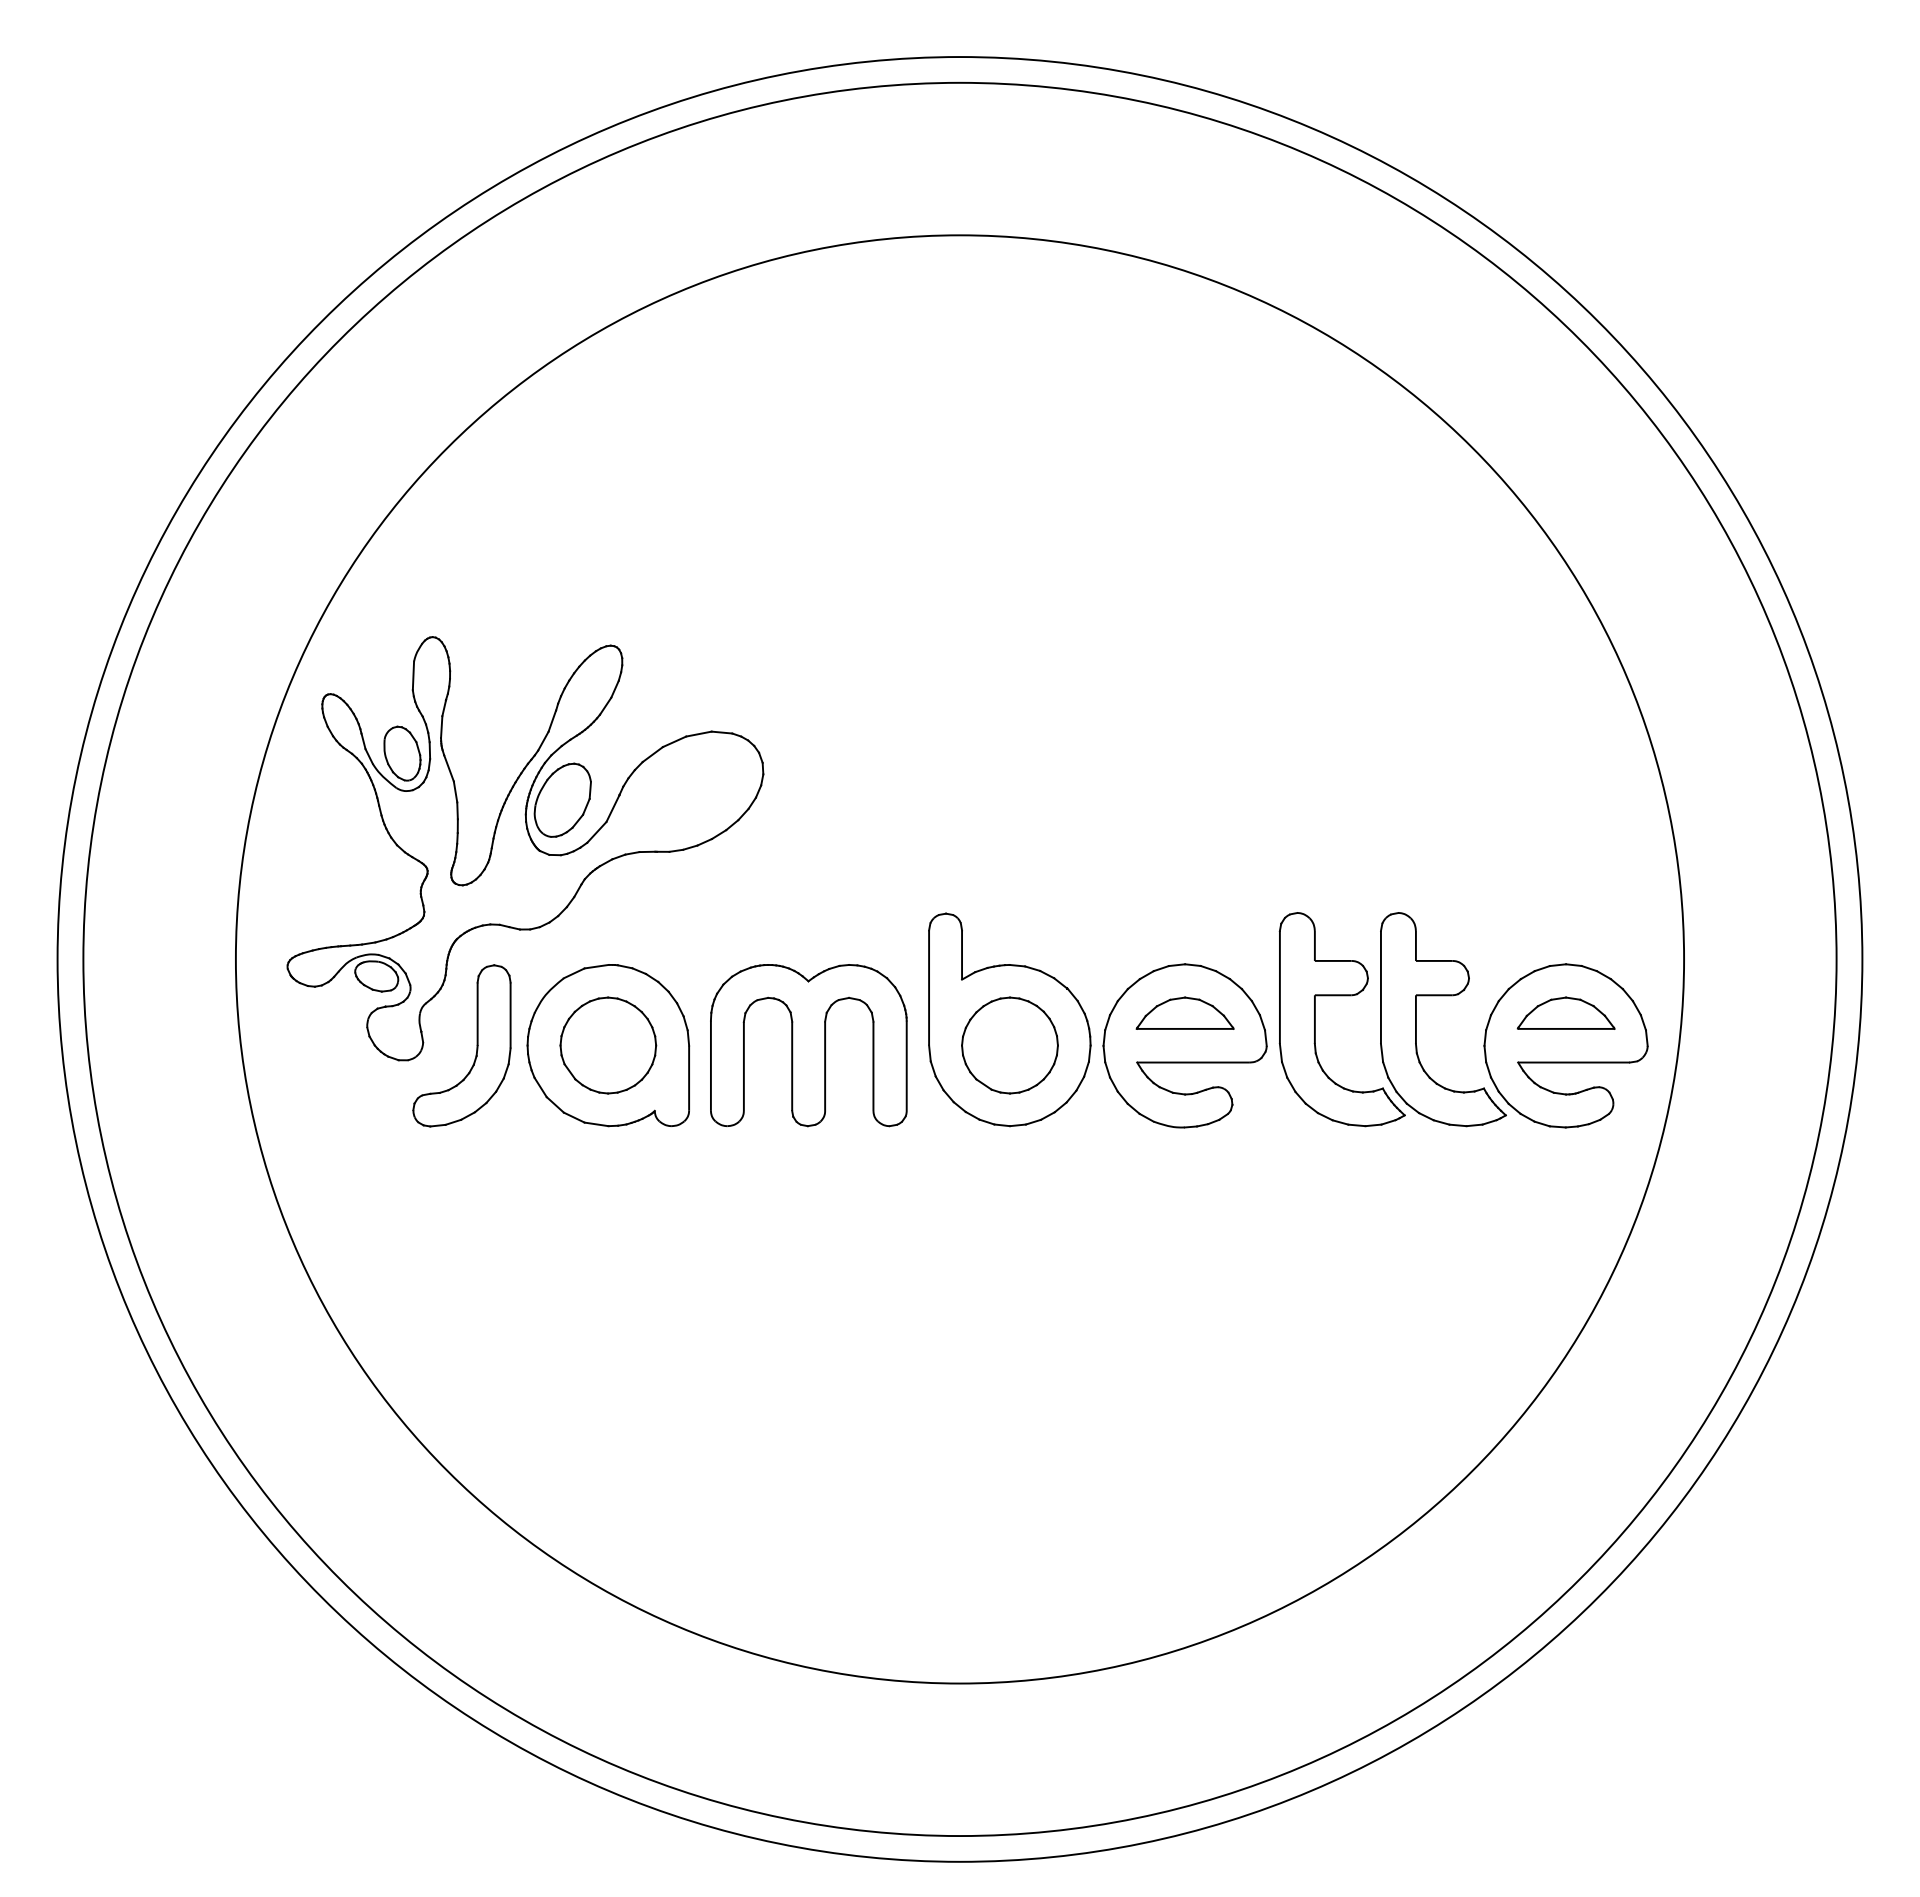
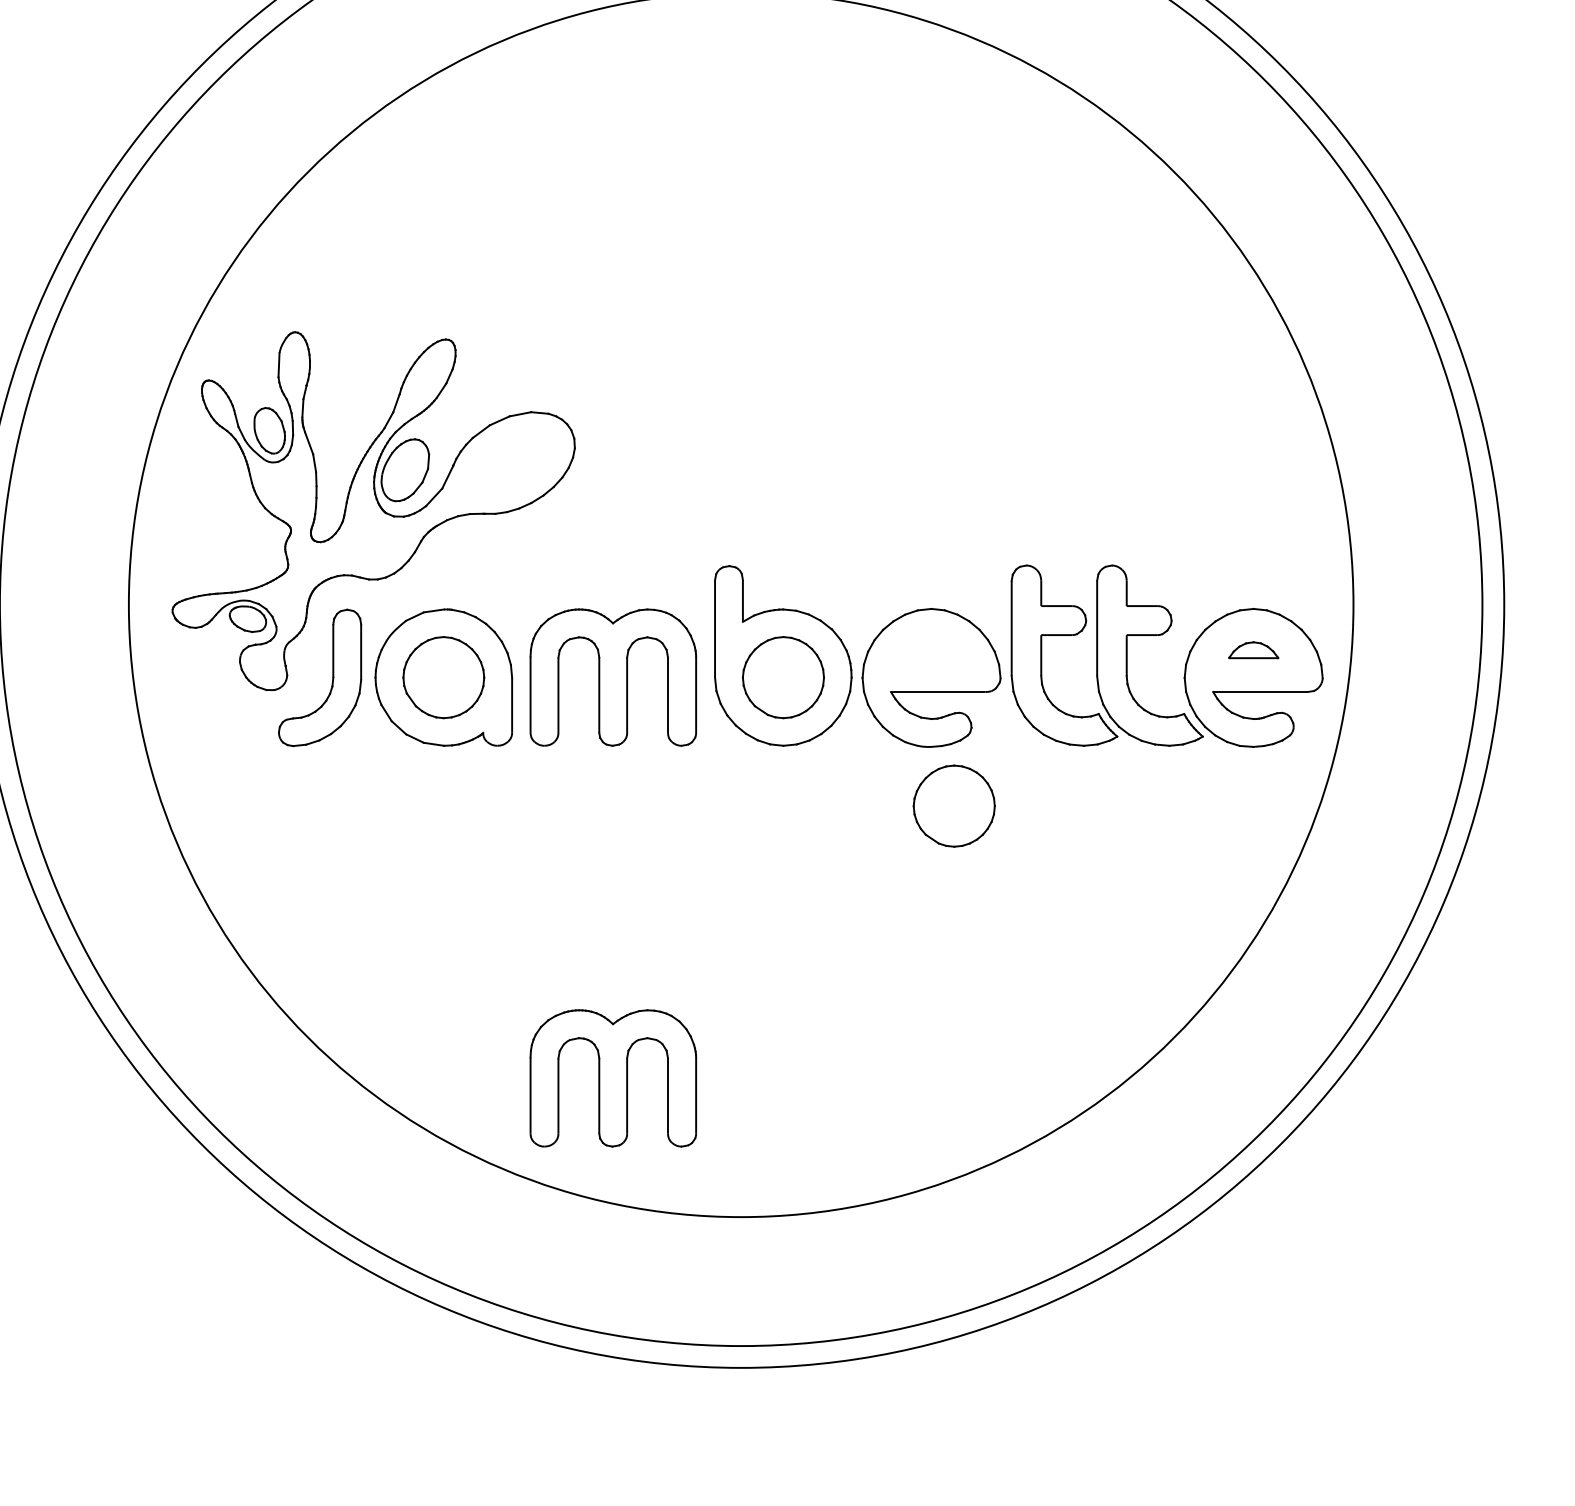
part: (1184, 1012) -> (931, 649), removed
part: (1565, 1012) -> (1253, 649), size x0.6
part: (1211, 1197) -> (953, 806), added
part: (808, 1519) -> (613, 1078), added

